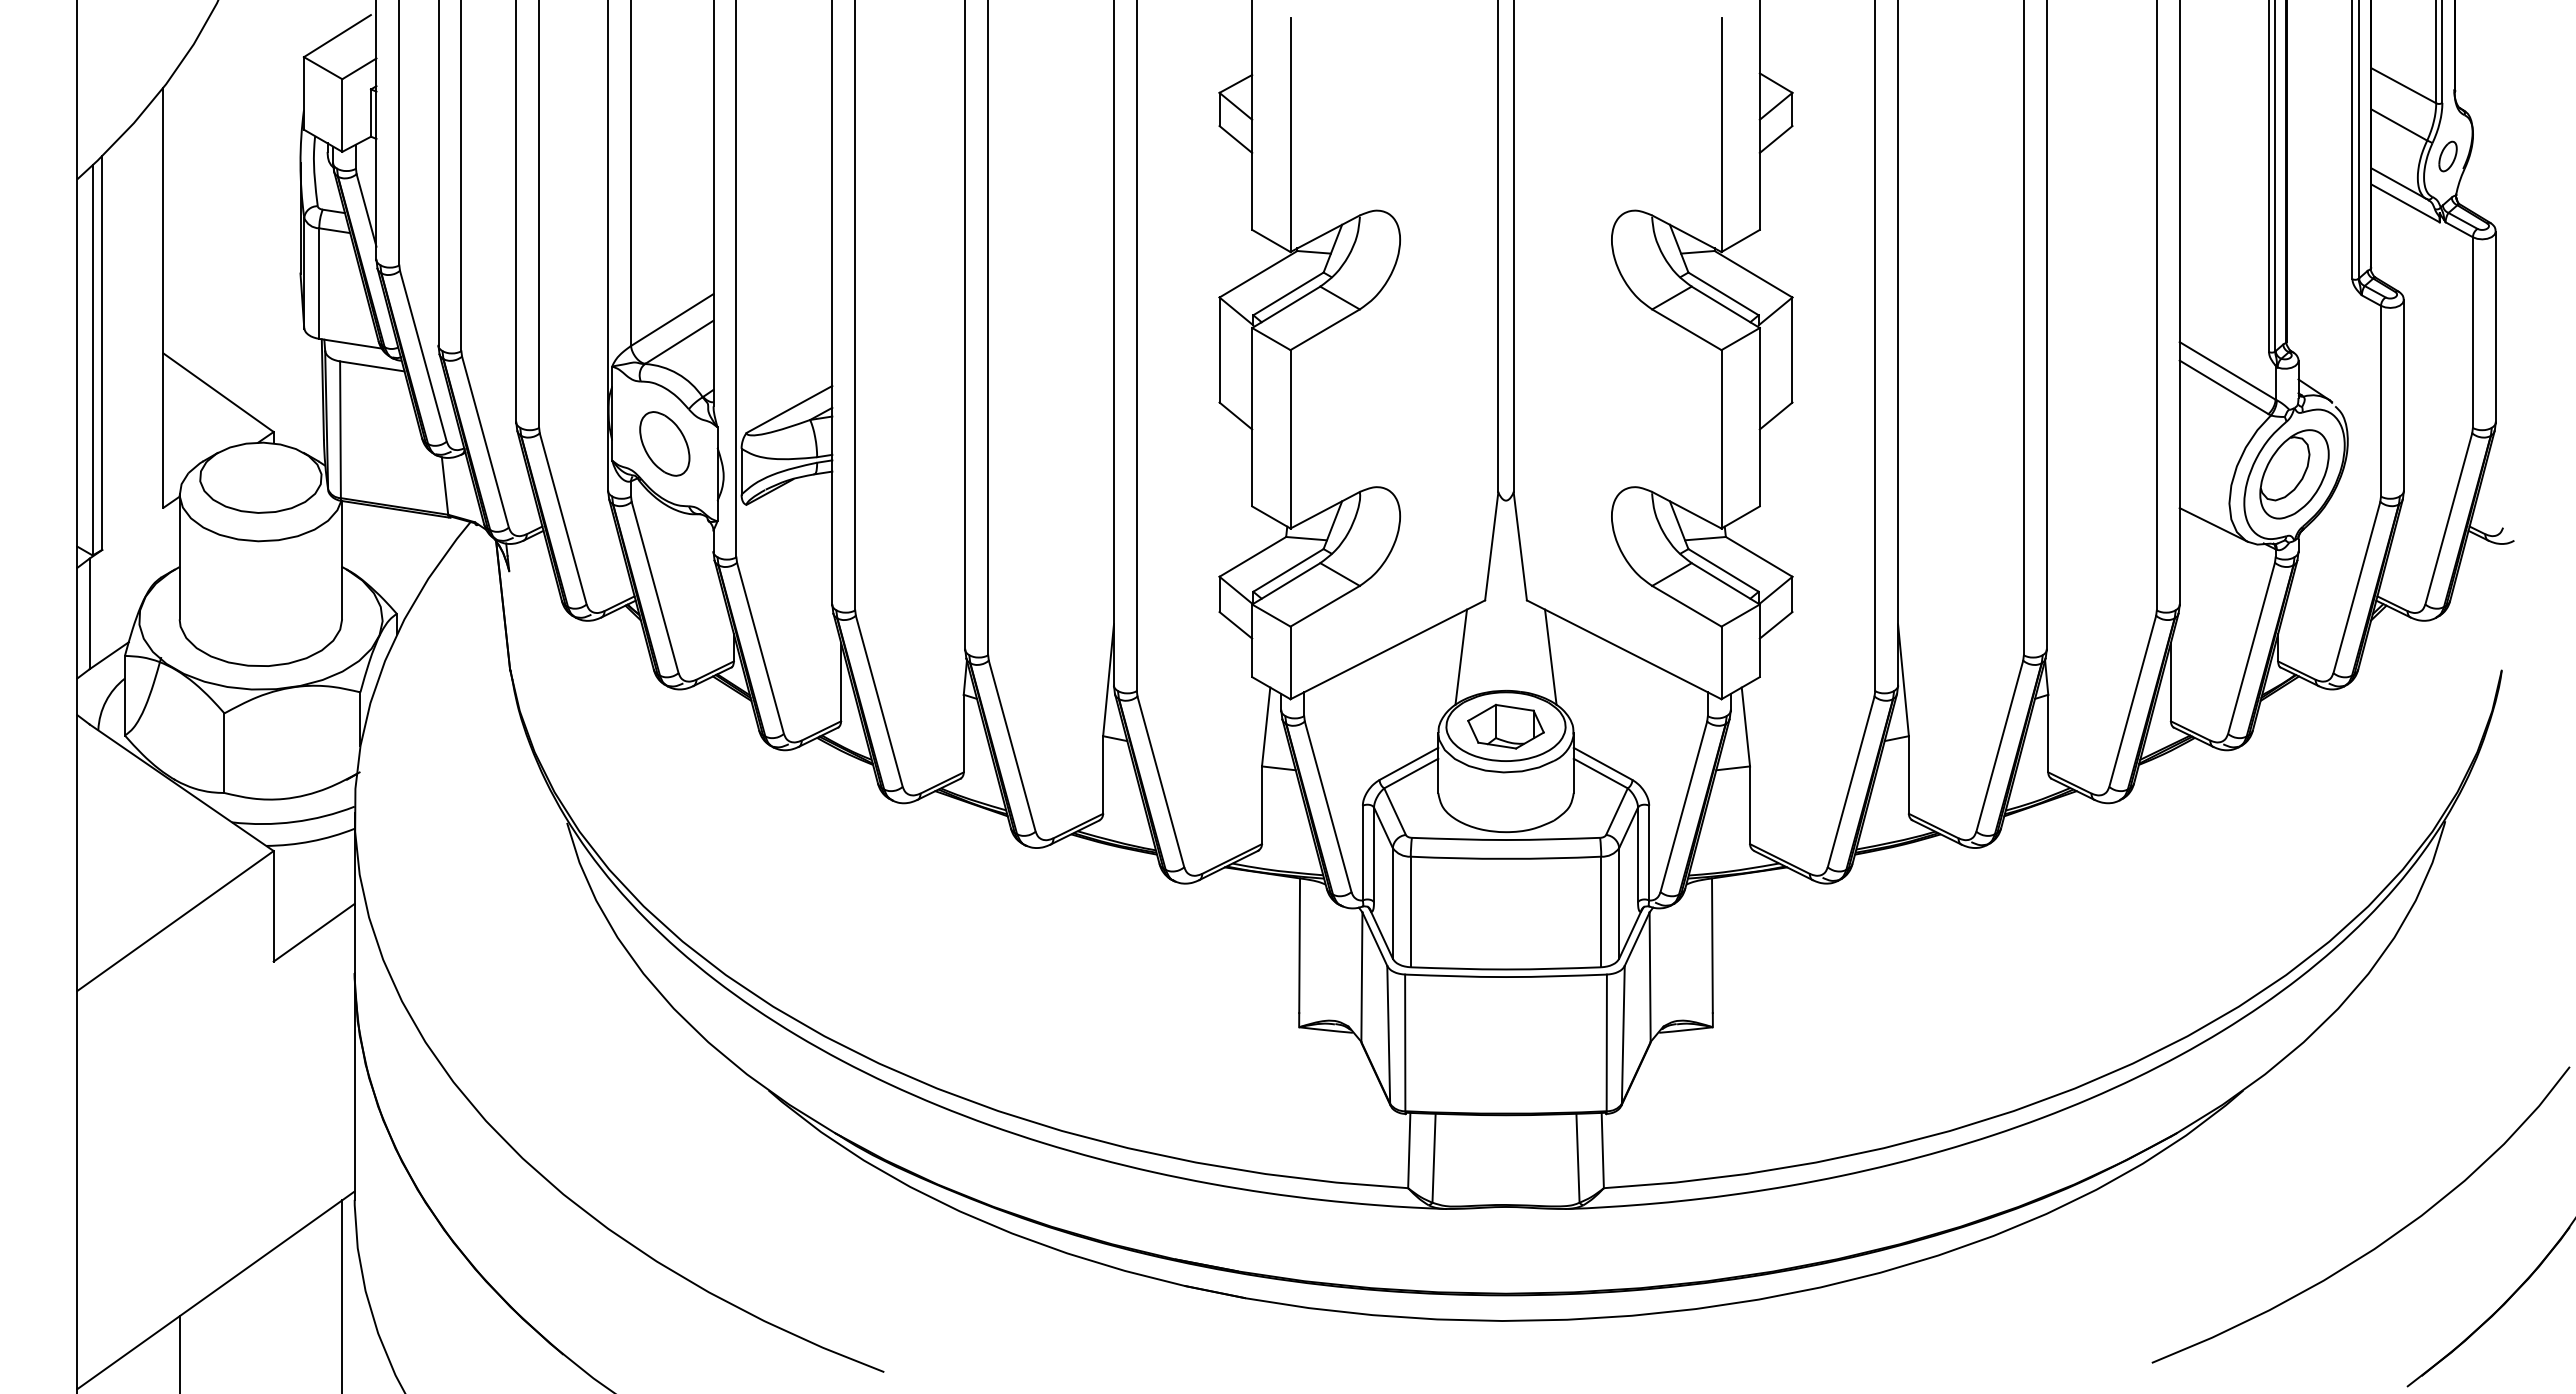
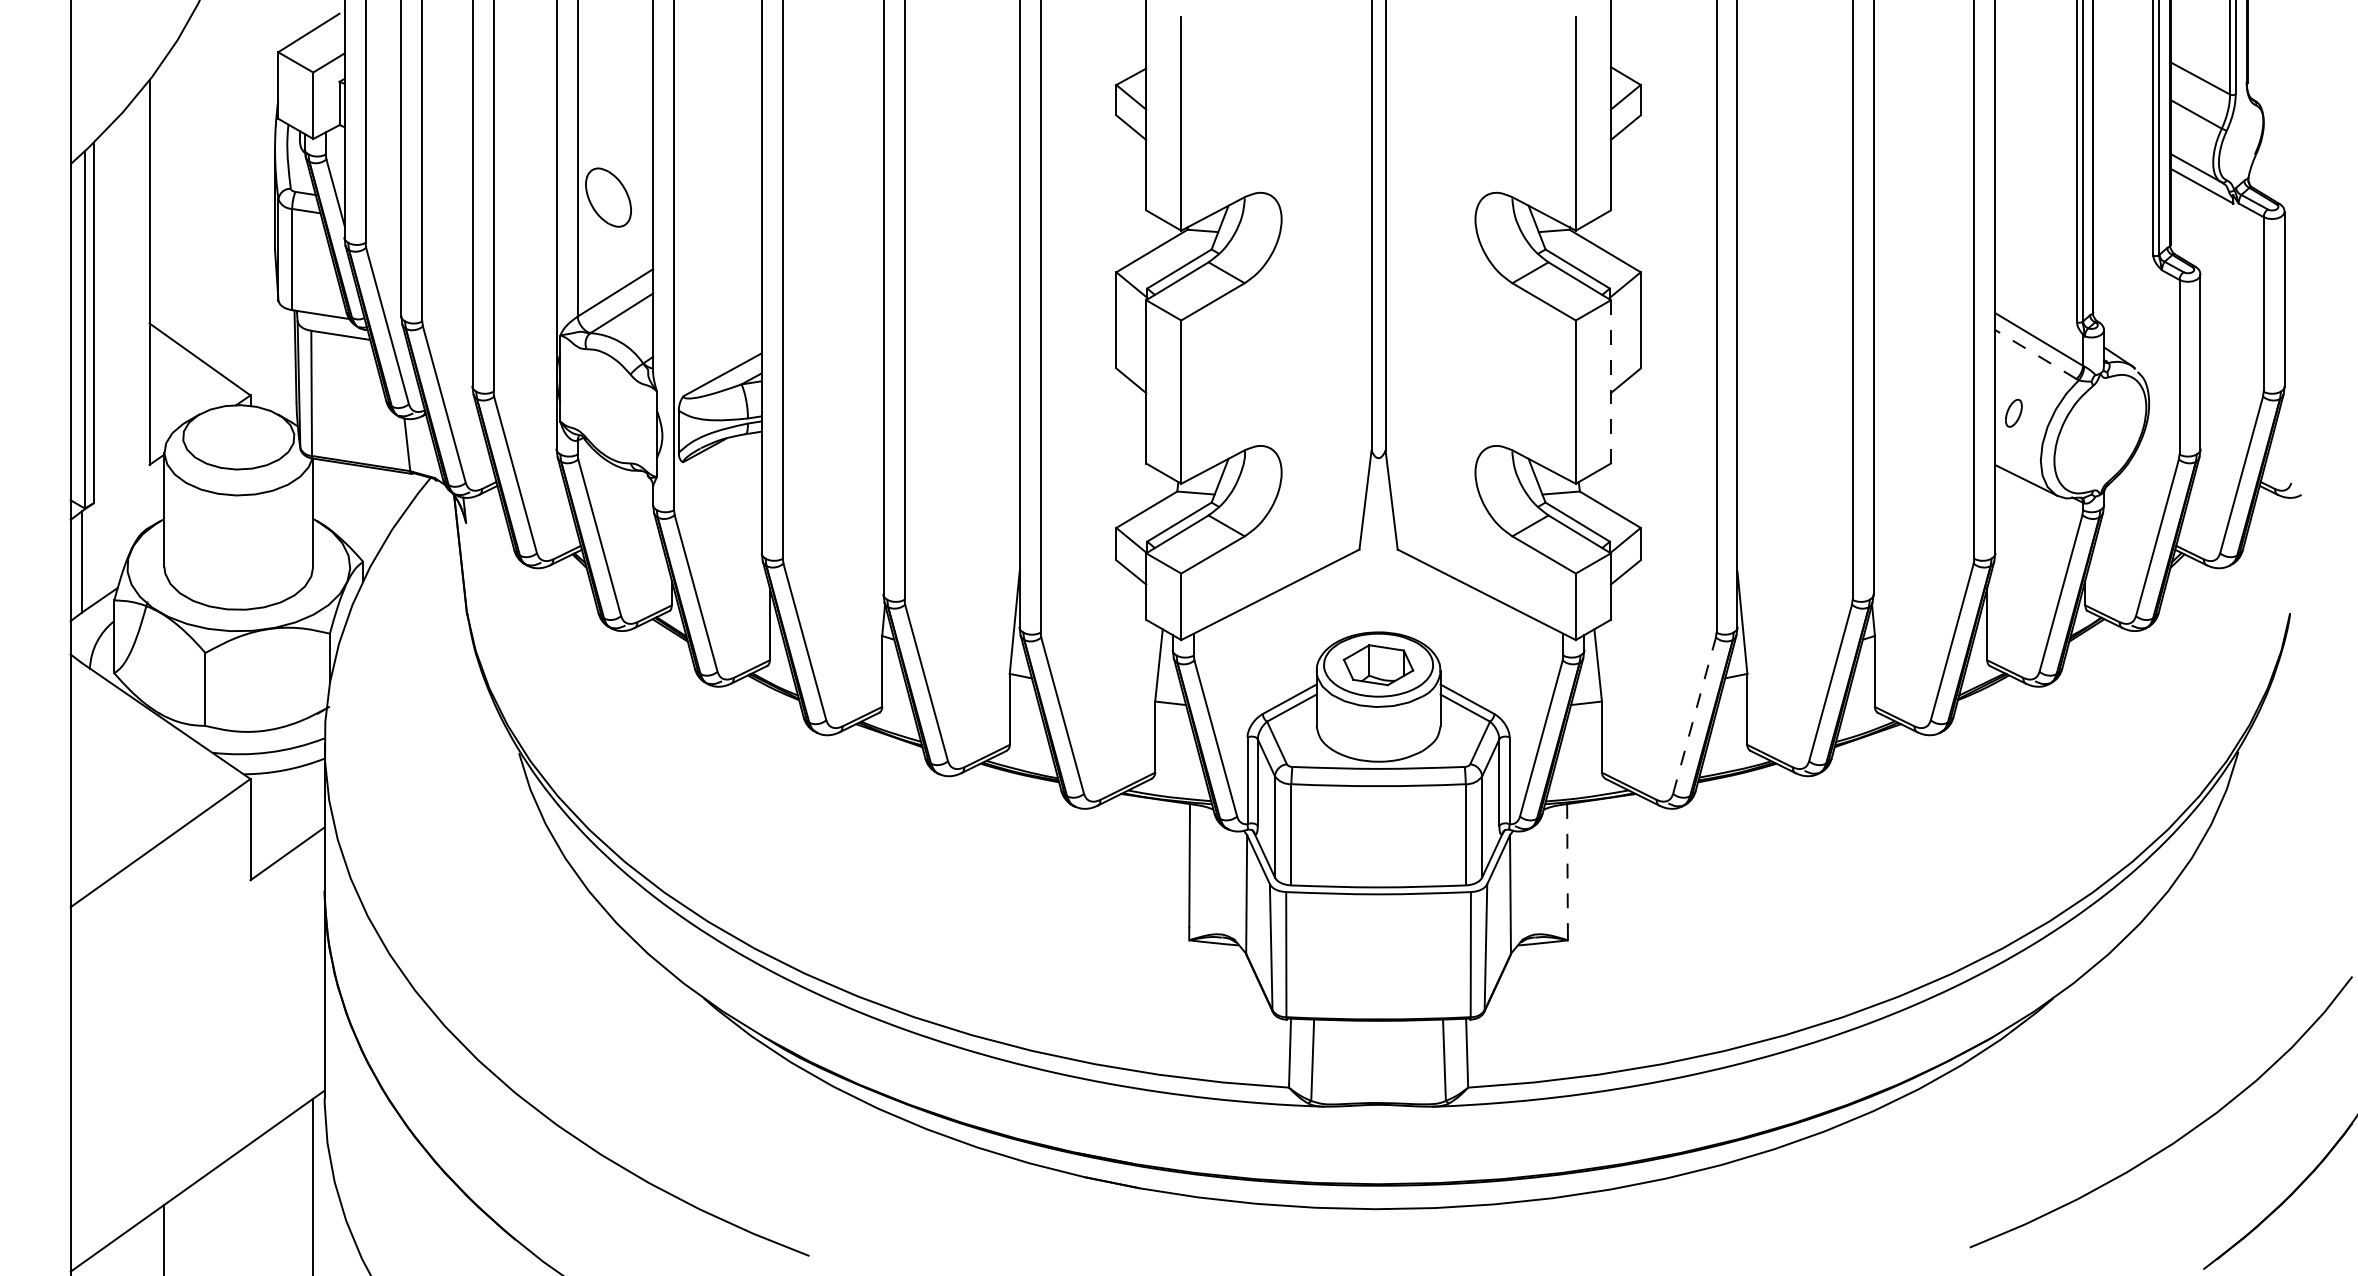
part: (2447, 156) -> (2013, 413), moved
line: (2224, 387) -> (2036, 354), solid -> dashed
line: (1759, 417) -> (1610, 382), solid -> dashed
part: (664, 443) -> (608, 197), moved
part: (2294, 474) -> (2100, 434), removed
line: (1461, 656) -> (1337, 600), removed
line: (1550, 657) -> (1419, 601), removed
line: (1851, 781) -> (1694, 715), solid -> dashed
line: (1712, 946) -> (1567, 866), solid -> dashed

